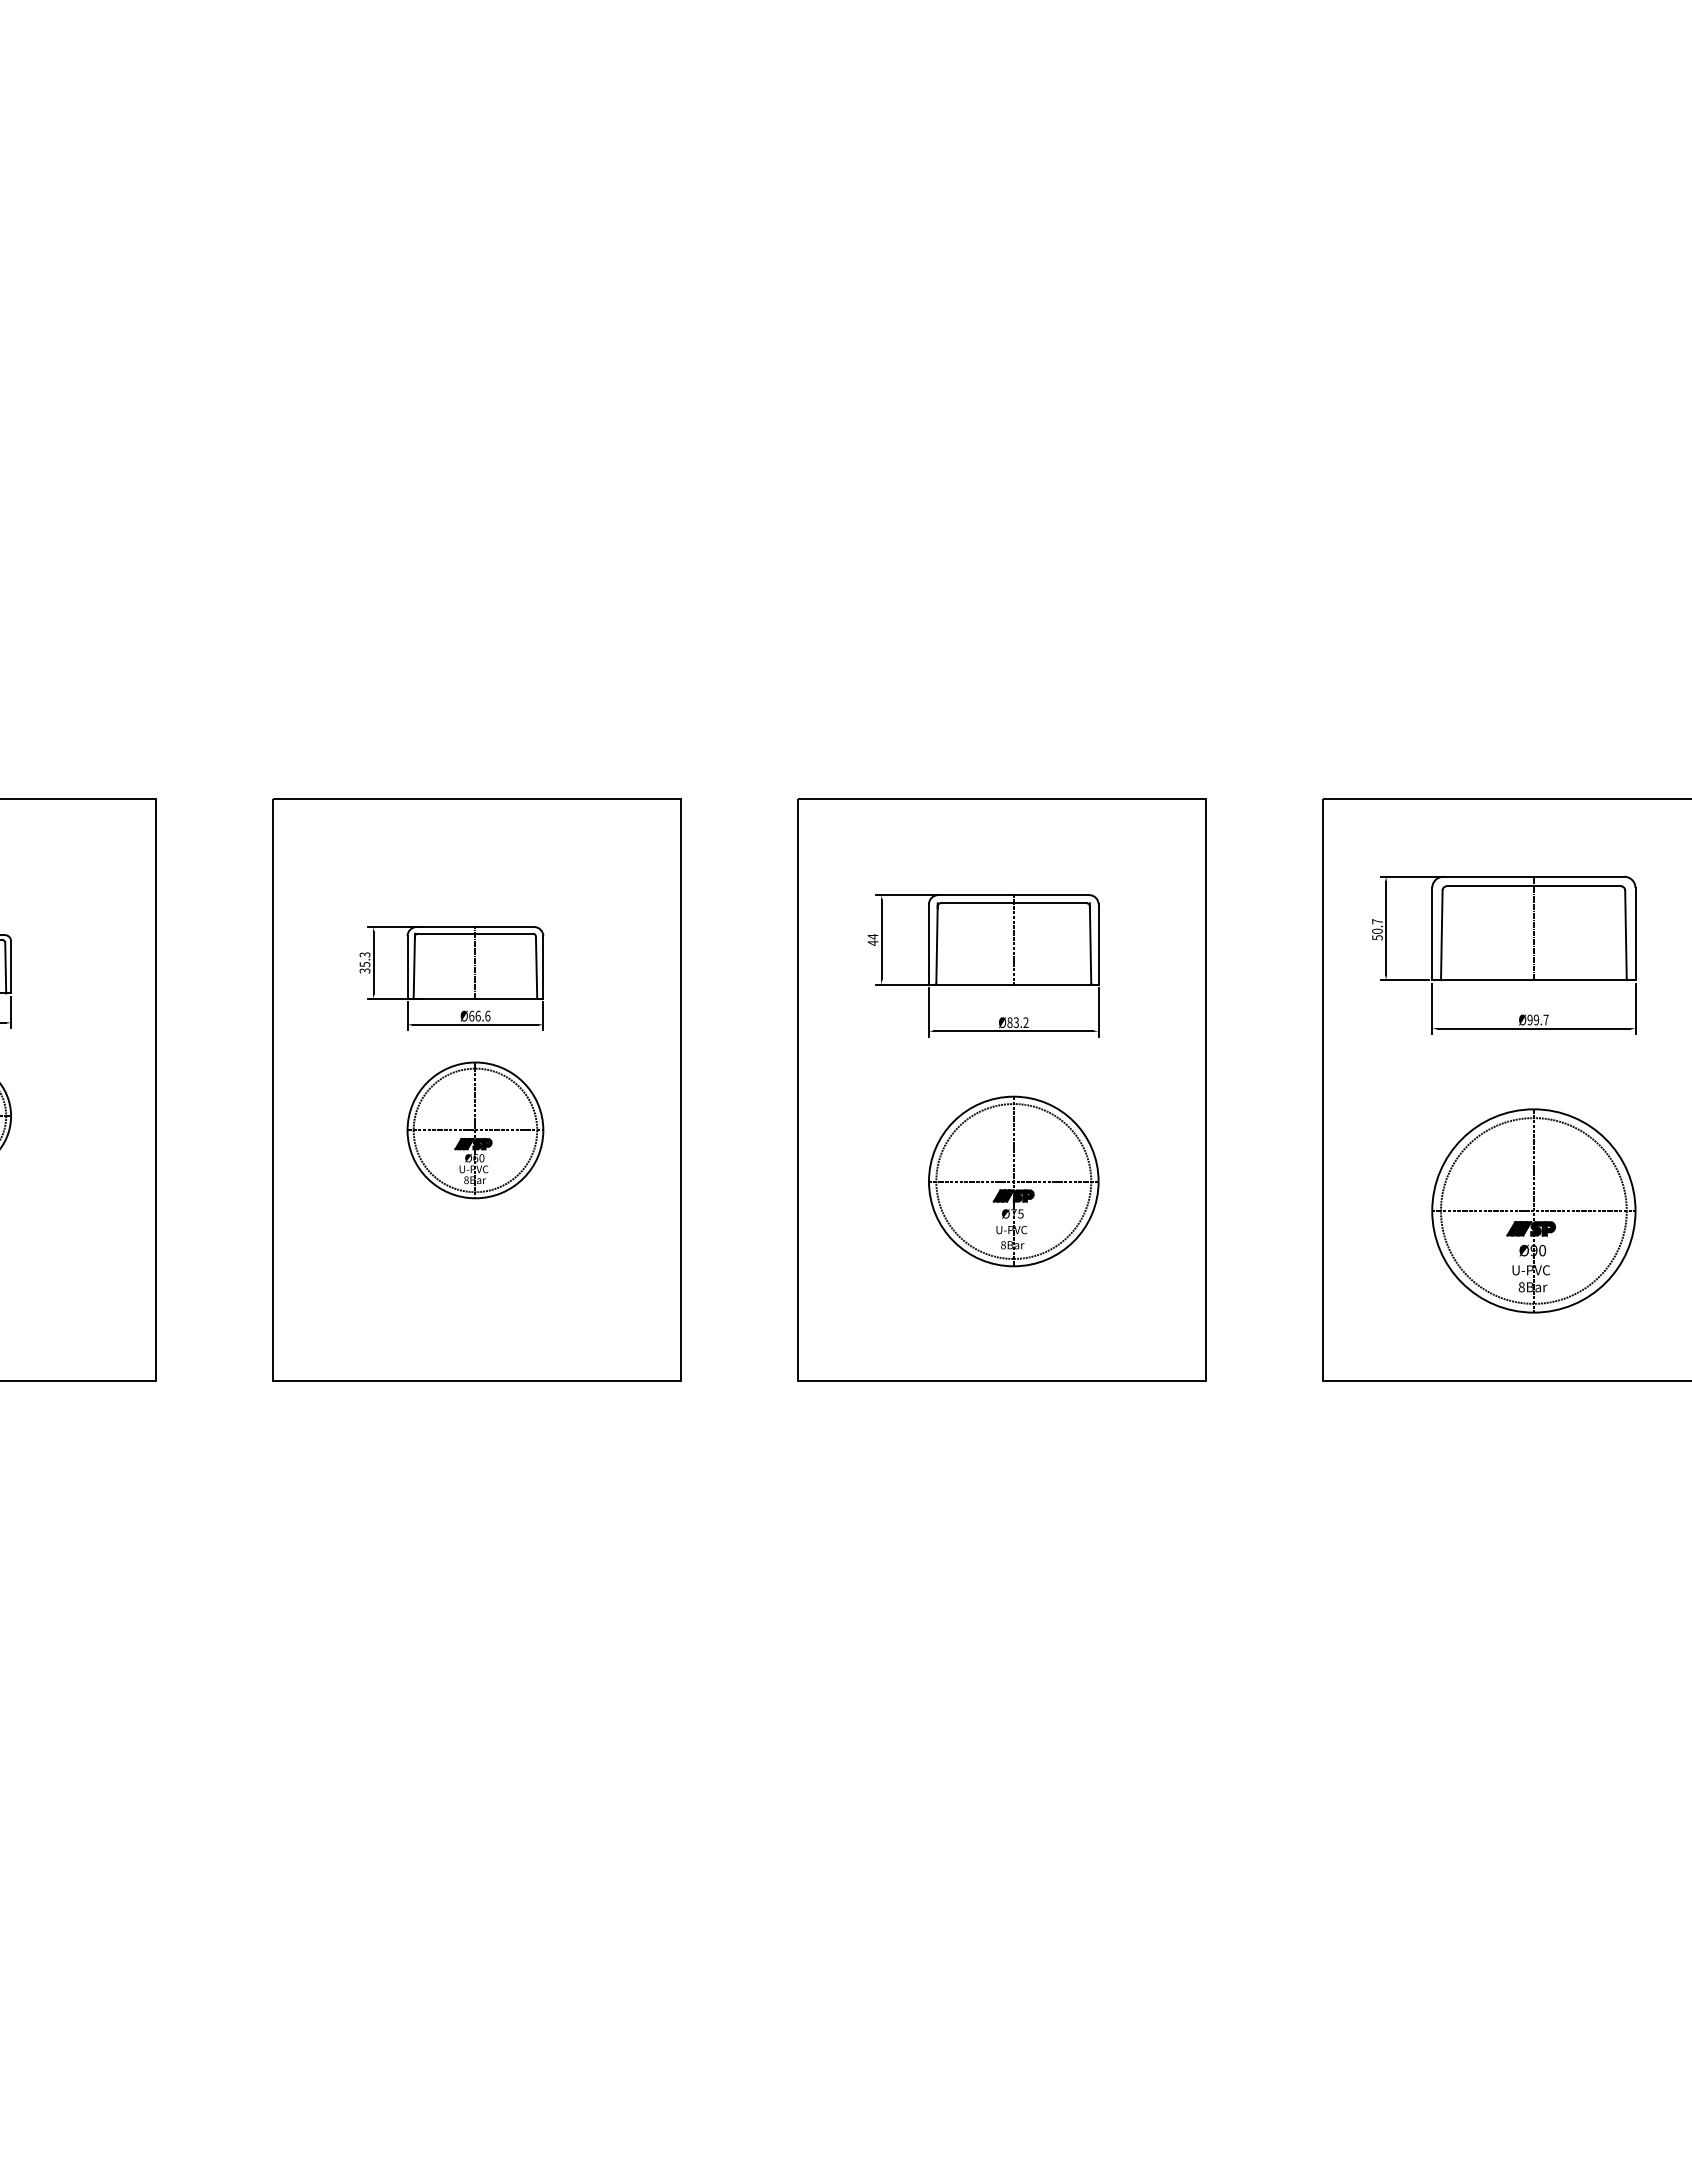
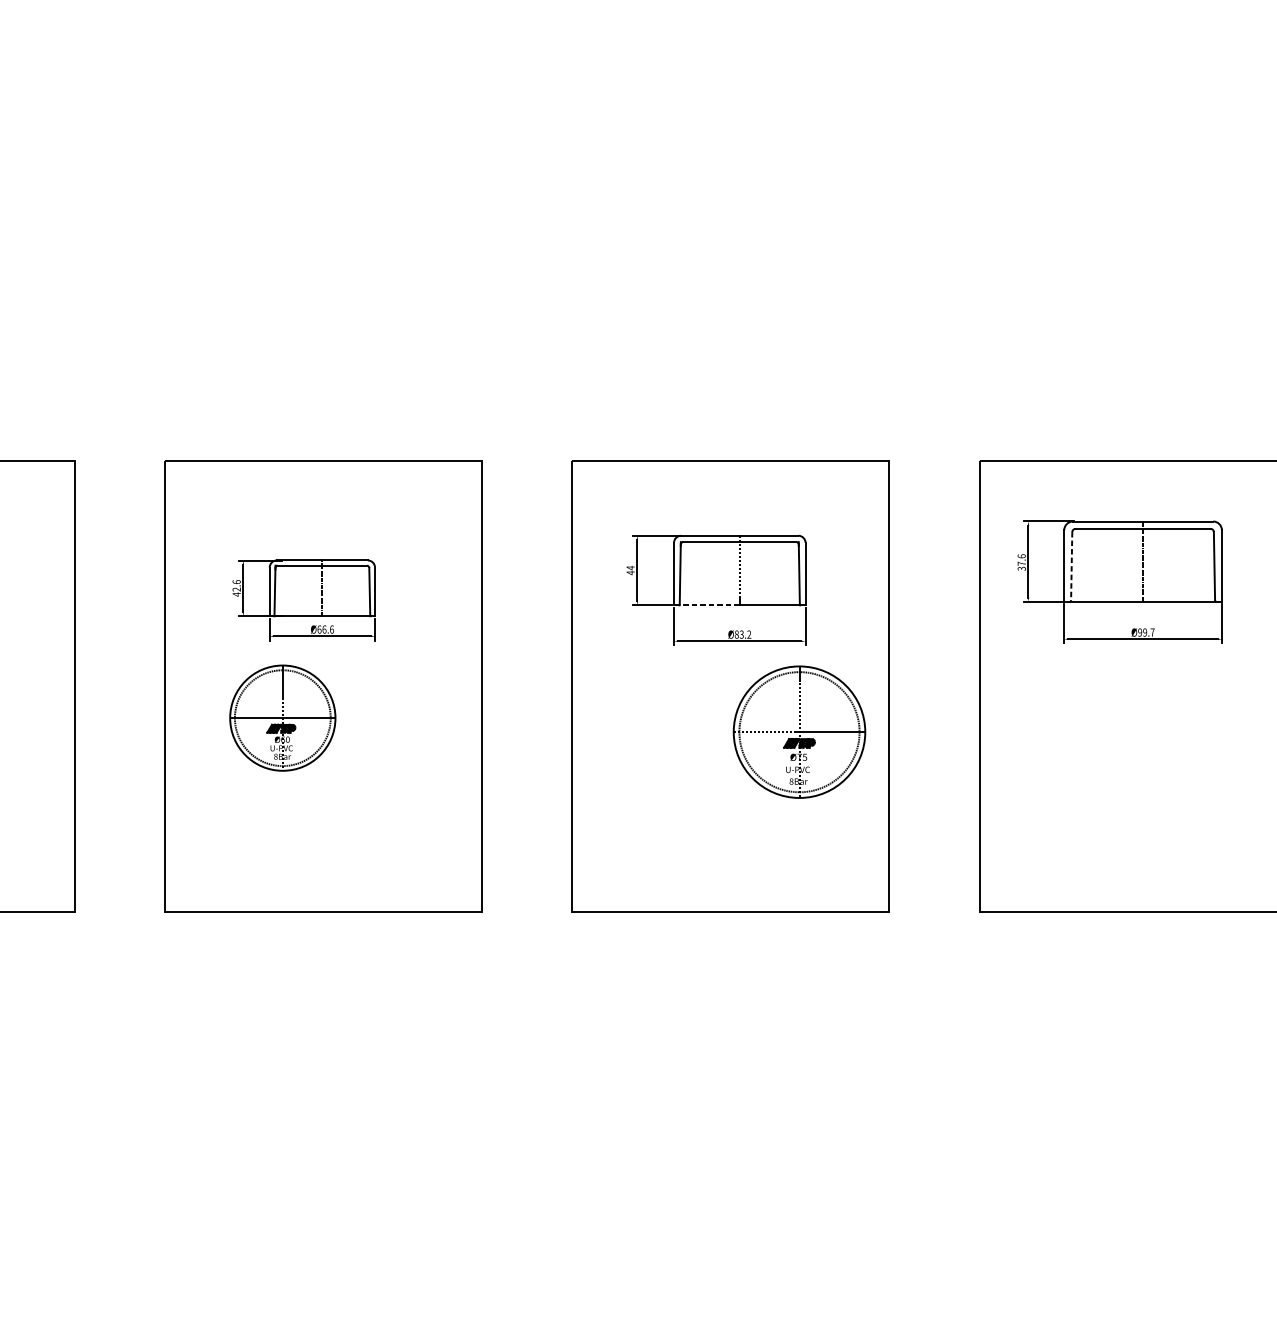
text: (1377, 929) -> (1021, 562), 50.7 -> 37.6
line: (1441, 935) -> (1071, 567), solid -> dashed
text: (364, 962) -> (236, 587), 35.3 -> 42.6
line: (970, 984) -> (706, 605), solid -> dashed
part: (475, 1130) -> (282, 718), moved
part: (1013, 1181) -> (799, 732), moved
part: (1533, 1210) -> (1142, 780), removed

